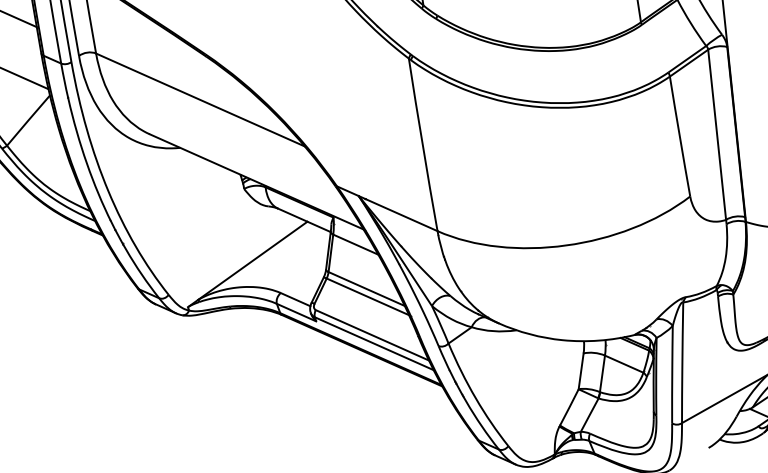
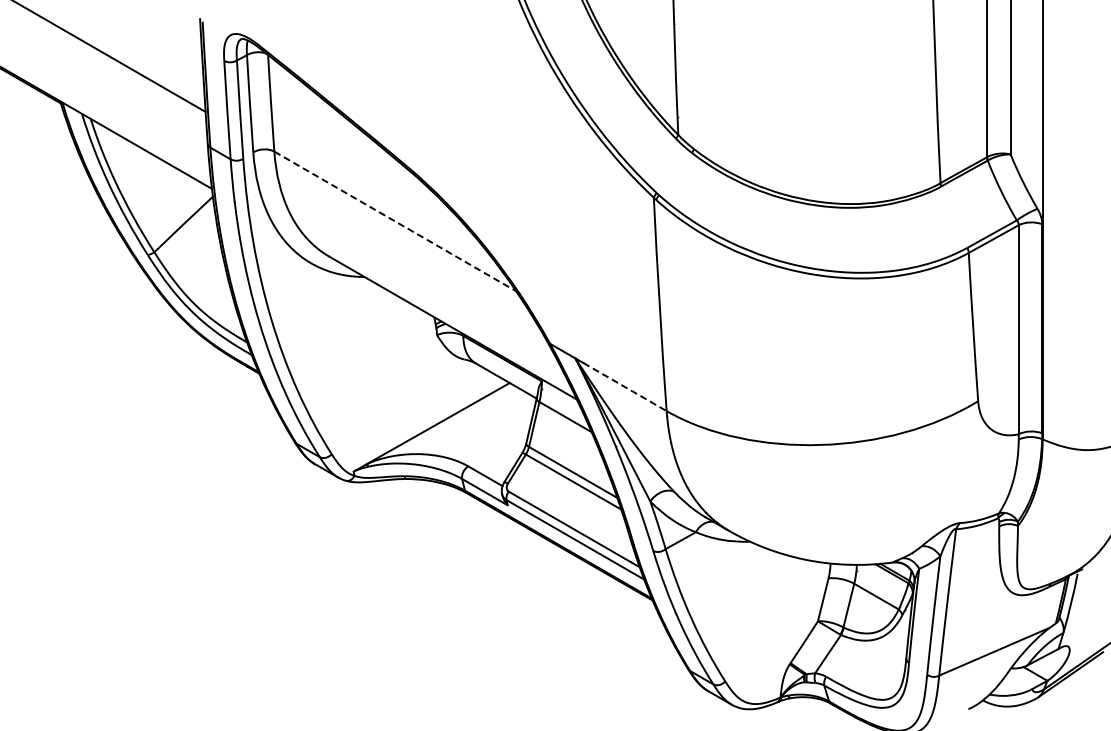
line: (200, 100) -> (395, 221), solid -> dashed
line: (402, 215) -> (625, 387), solid -> dashed

